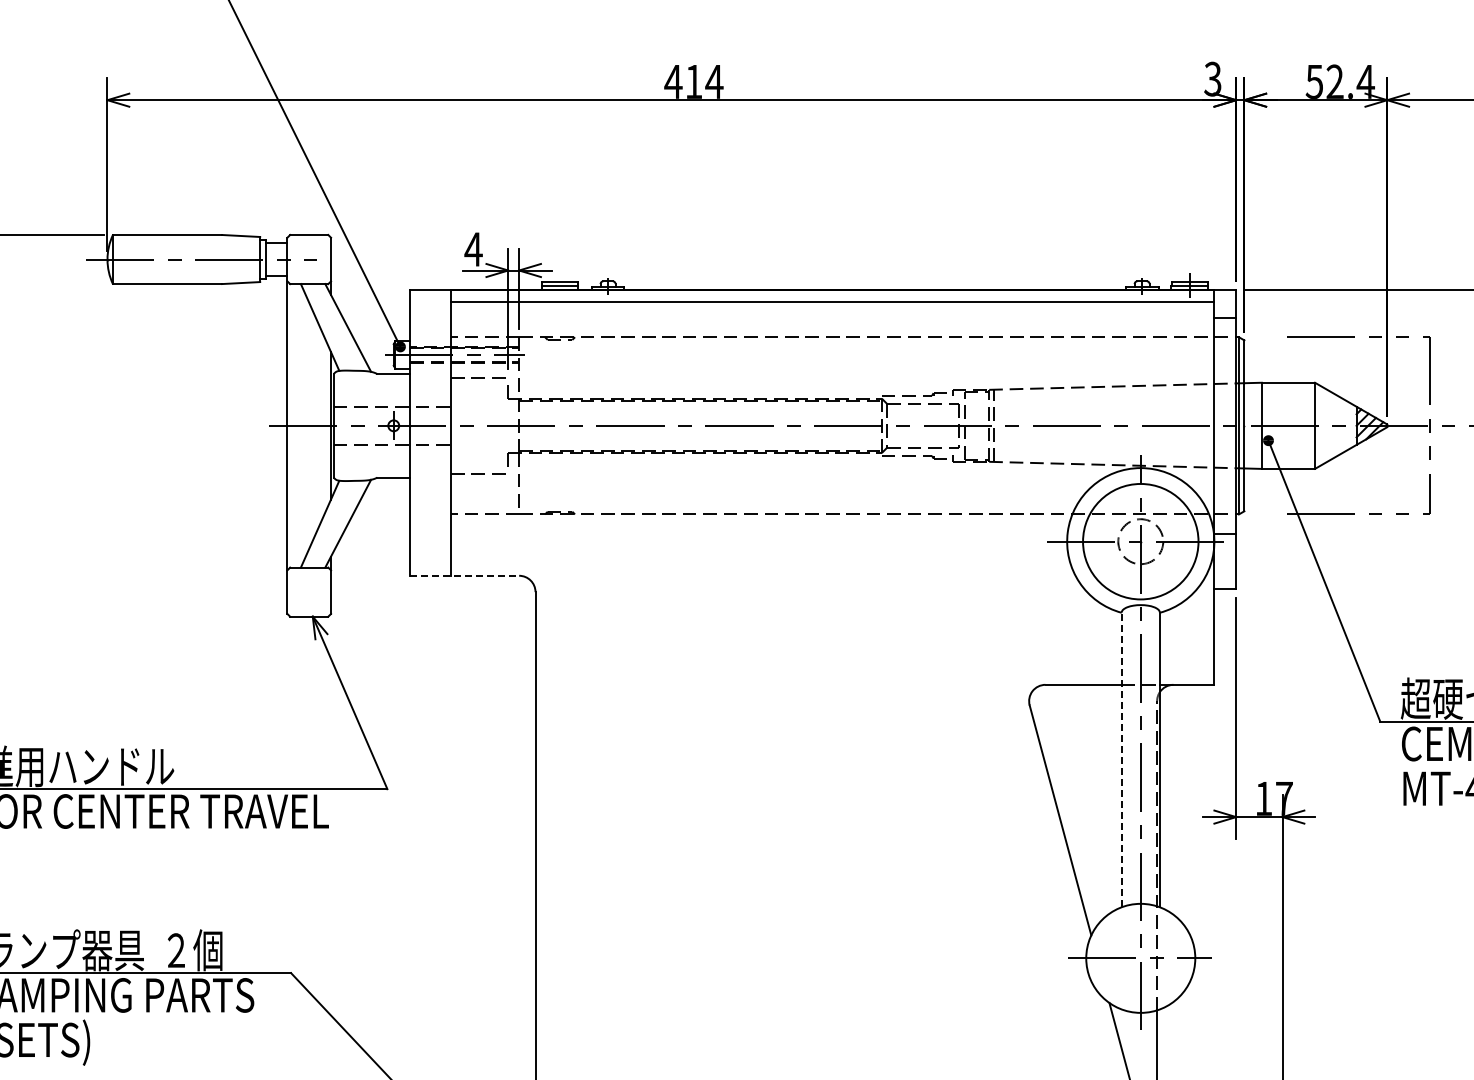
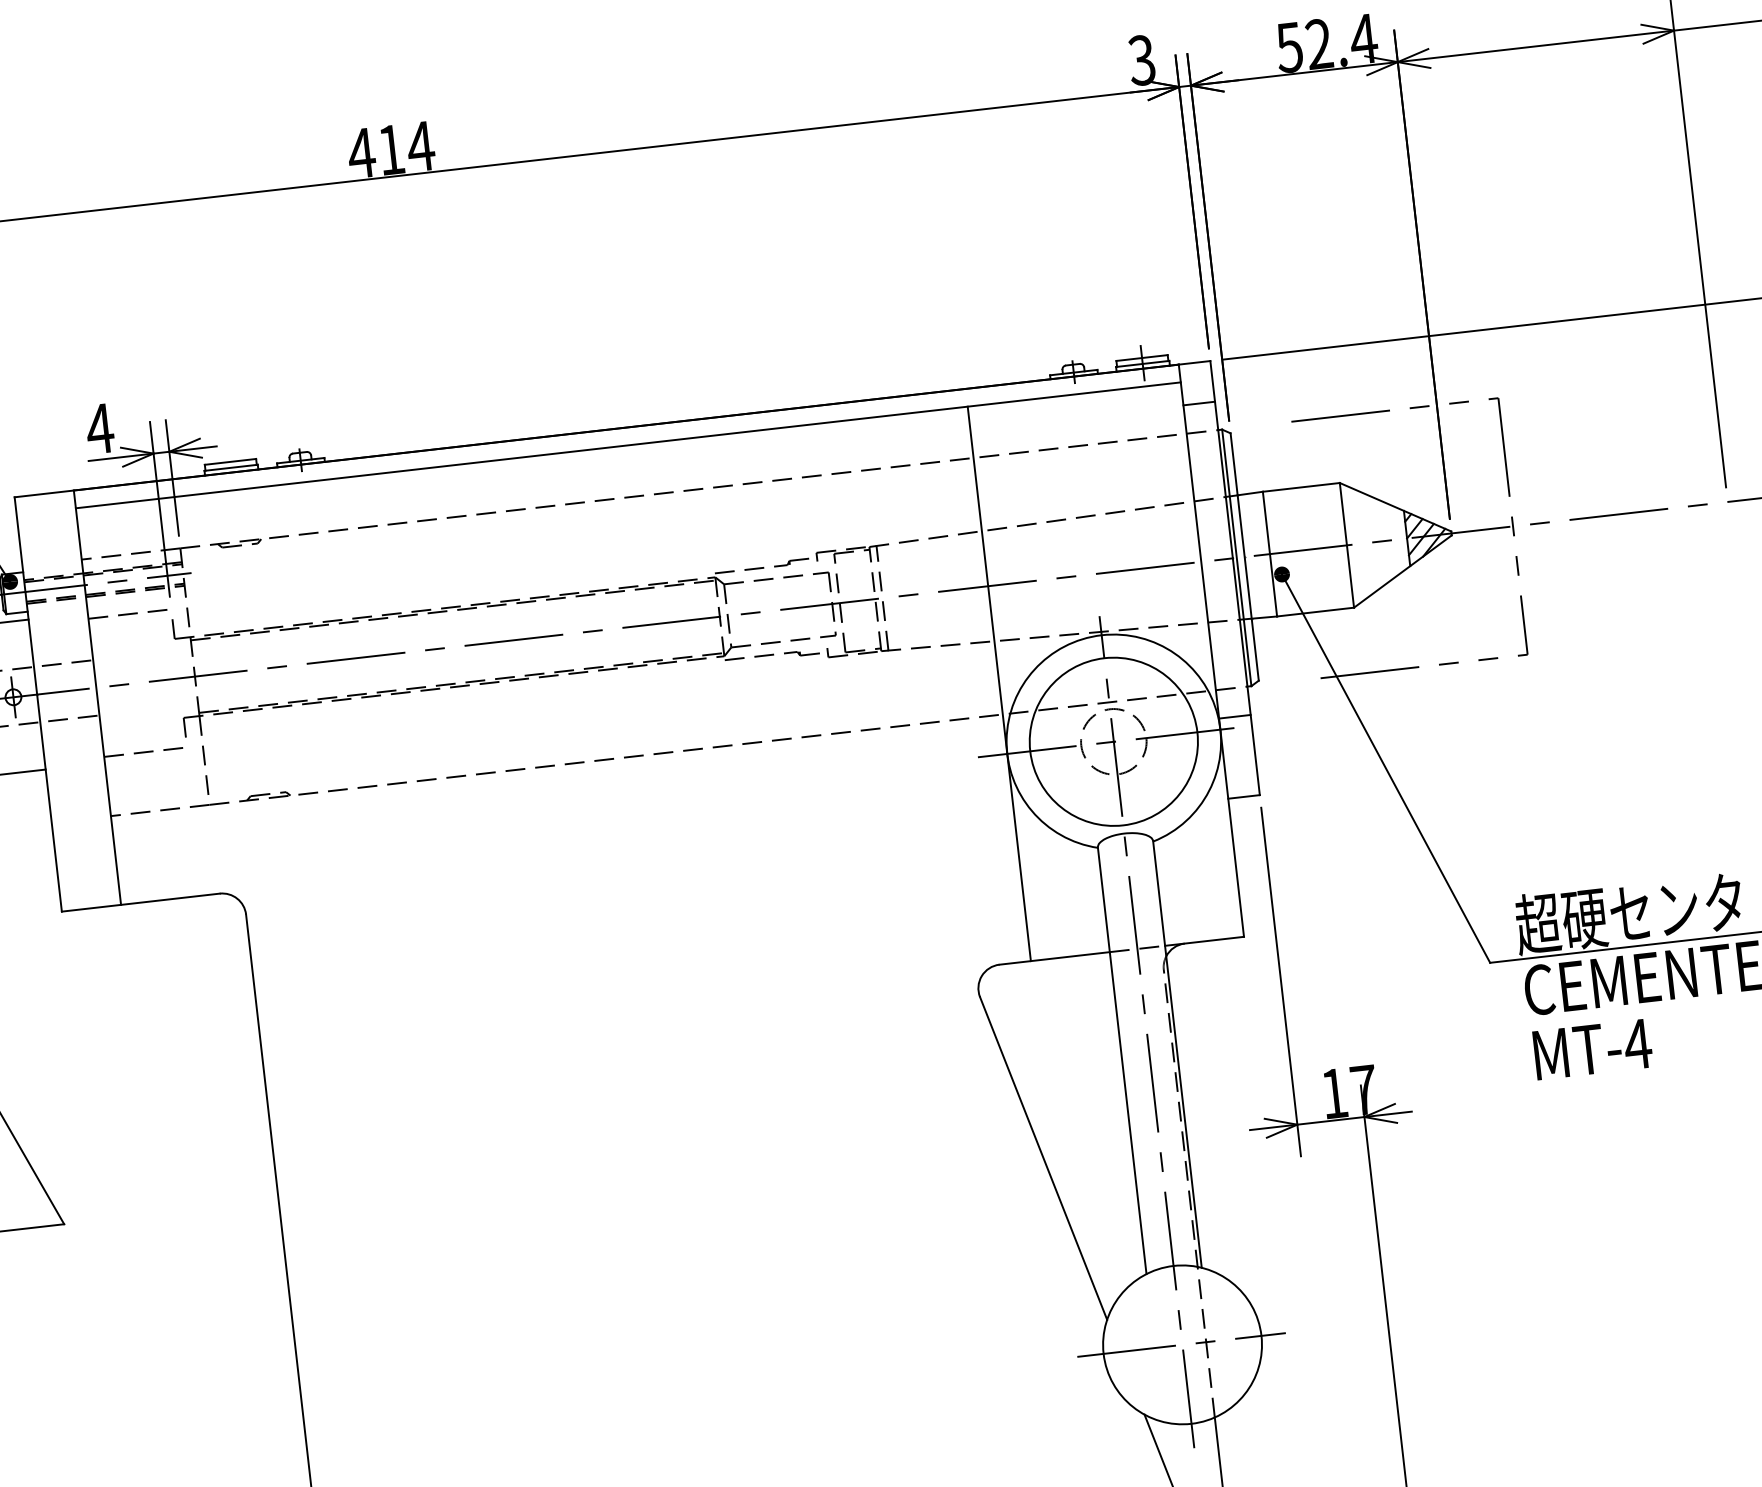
line: (1067, 492) -> (999, 682), added
line: (464, 575) -> (140, 902), dashed -> solid
line: (1121, 759) -> (1121, 1060), dashed -> solid

